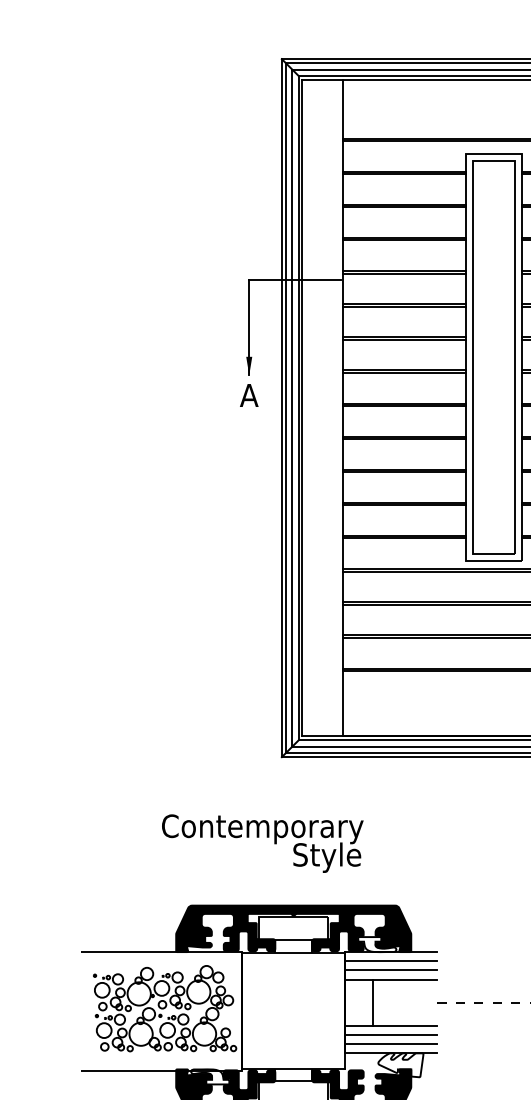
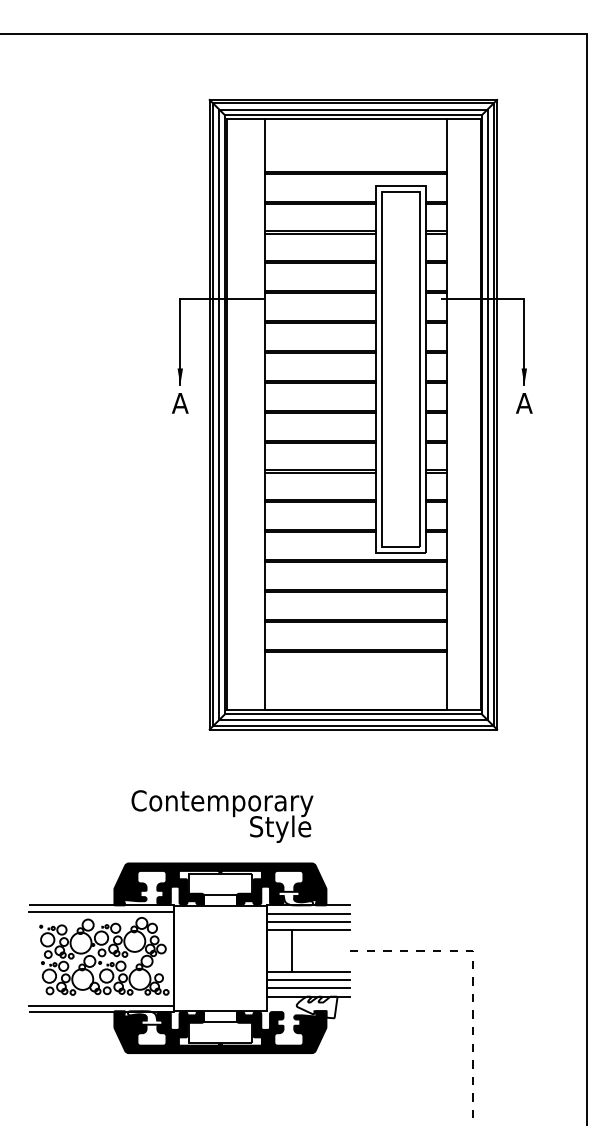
text: (262, 843) -> (222, 816), moved
line: (160, 958) -> (100, 911), added
line: (160, 1064) -> (100, 1006), added

